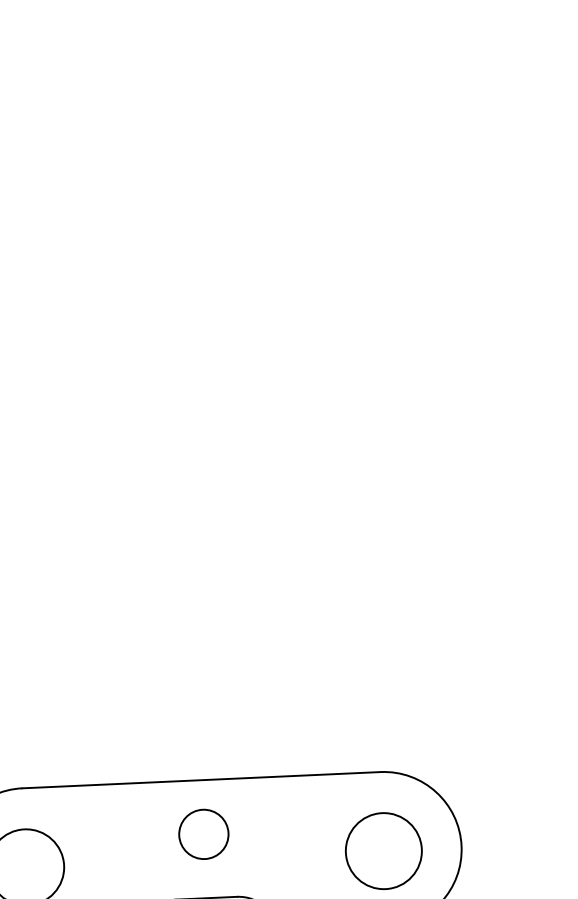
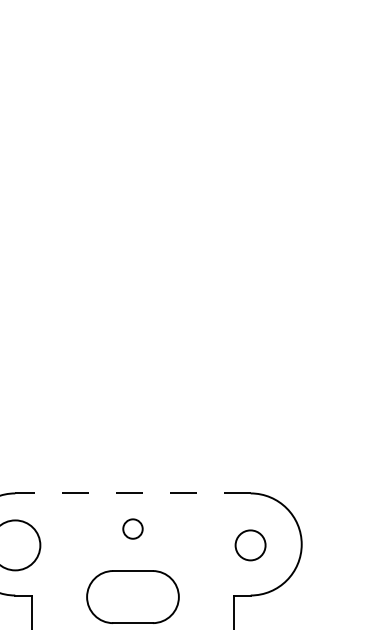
line: (202, 780) -> (133, 493), solid -> dashed
circle: (203, 833) -> (132, 528), size x0.6
circle: (383, 851) -> (250, 545), size x0.6

